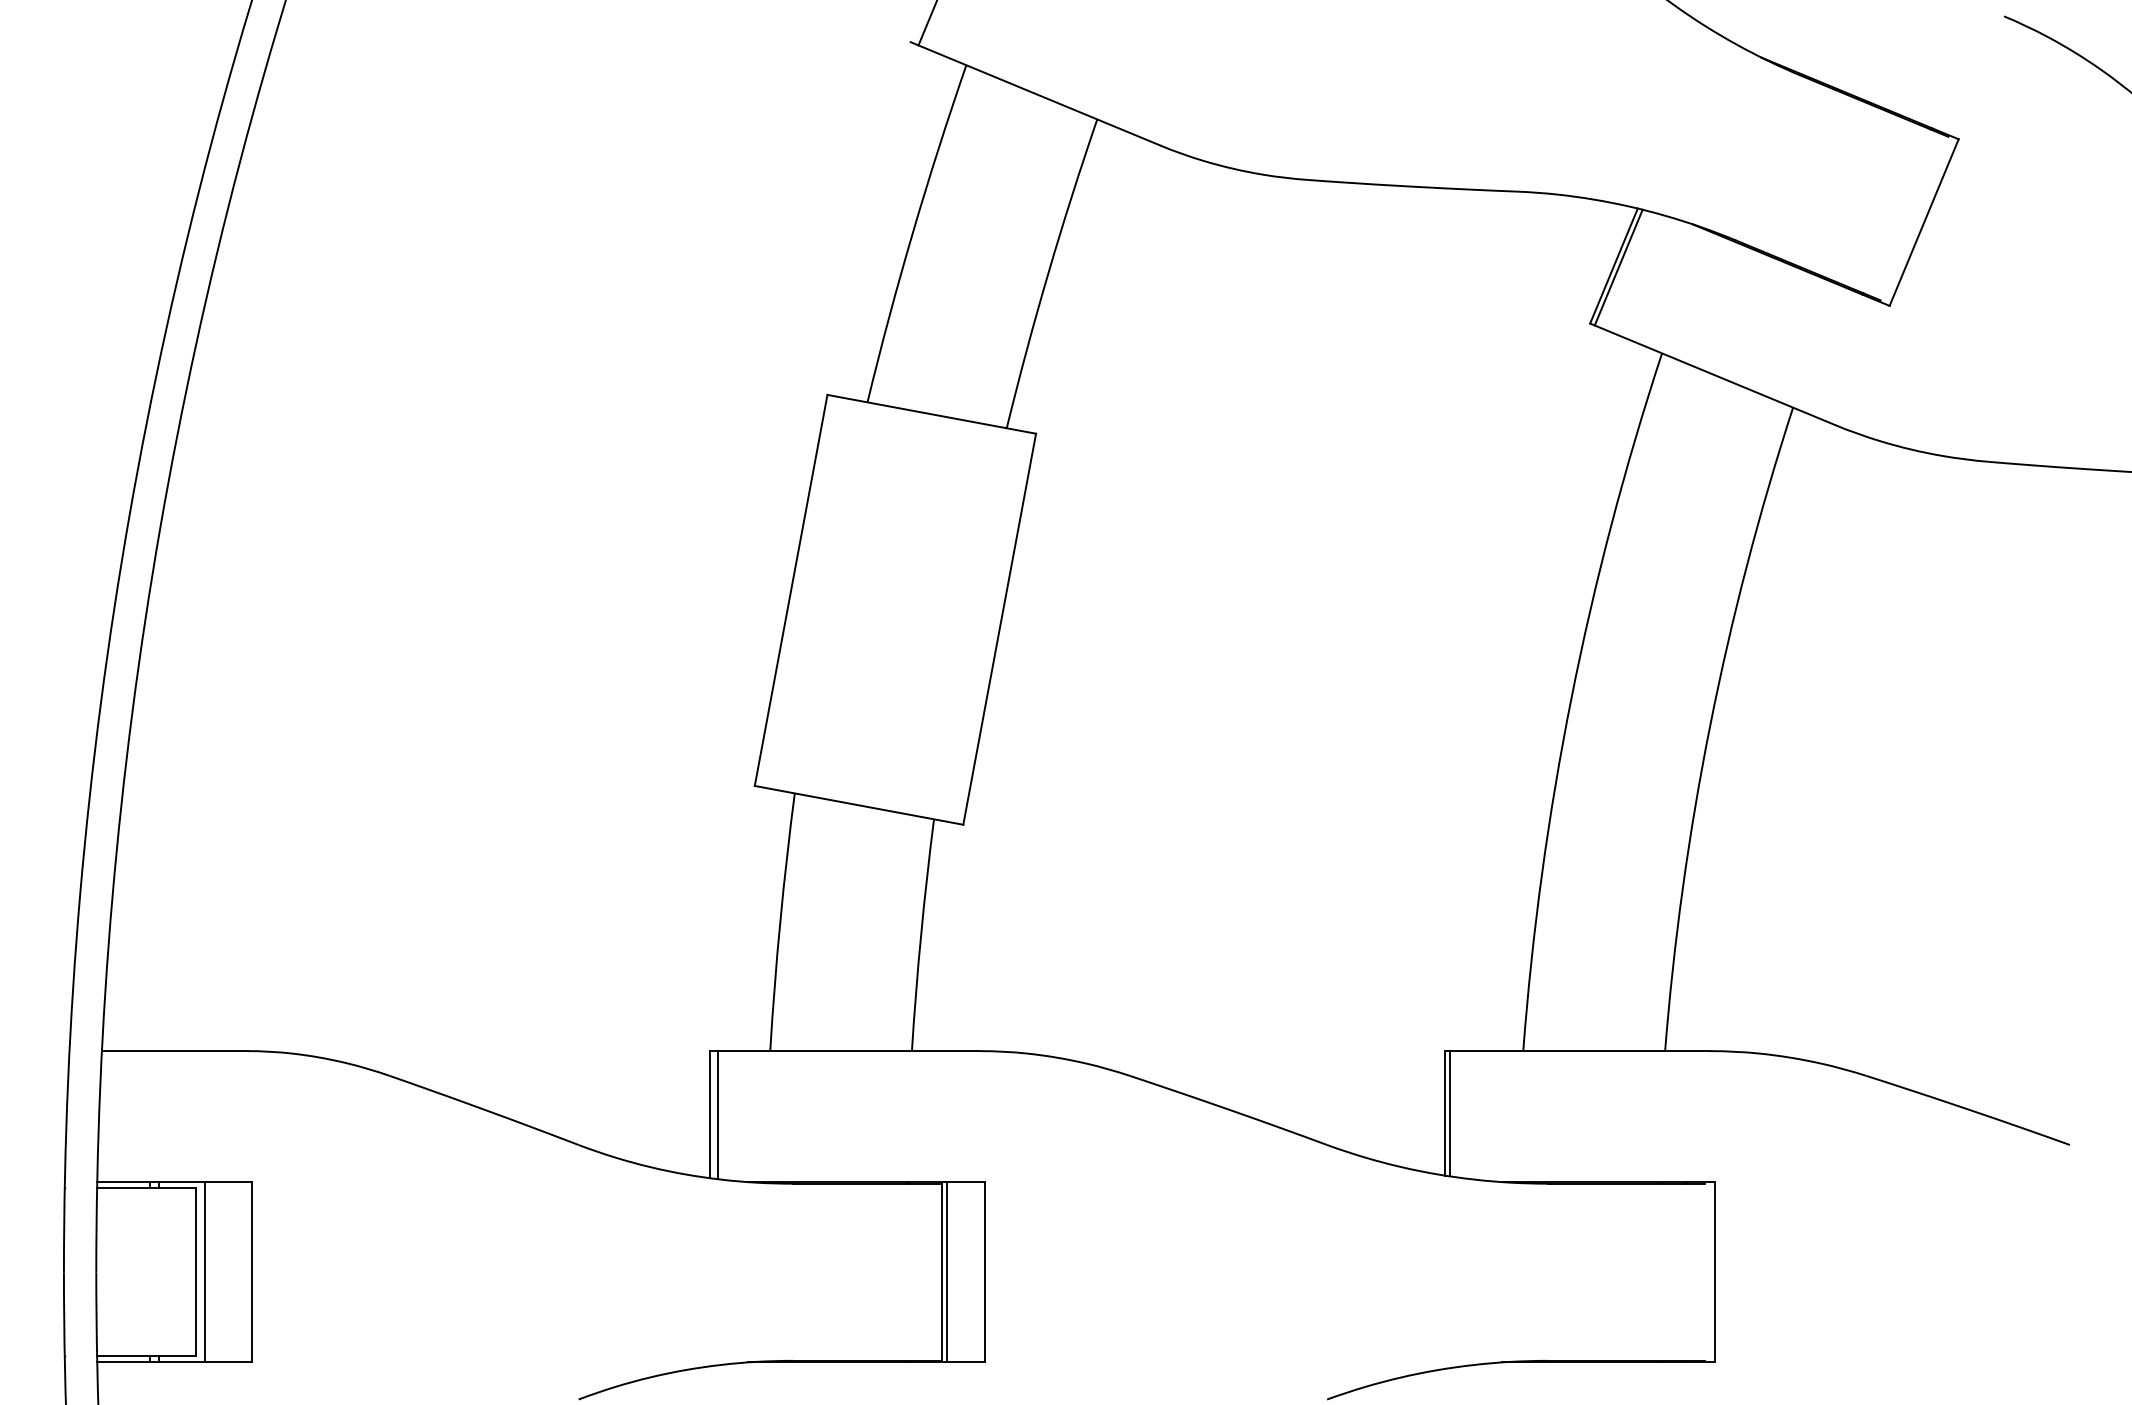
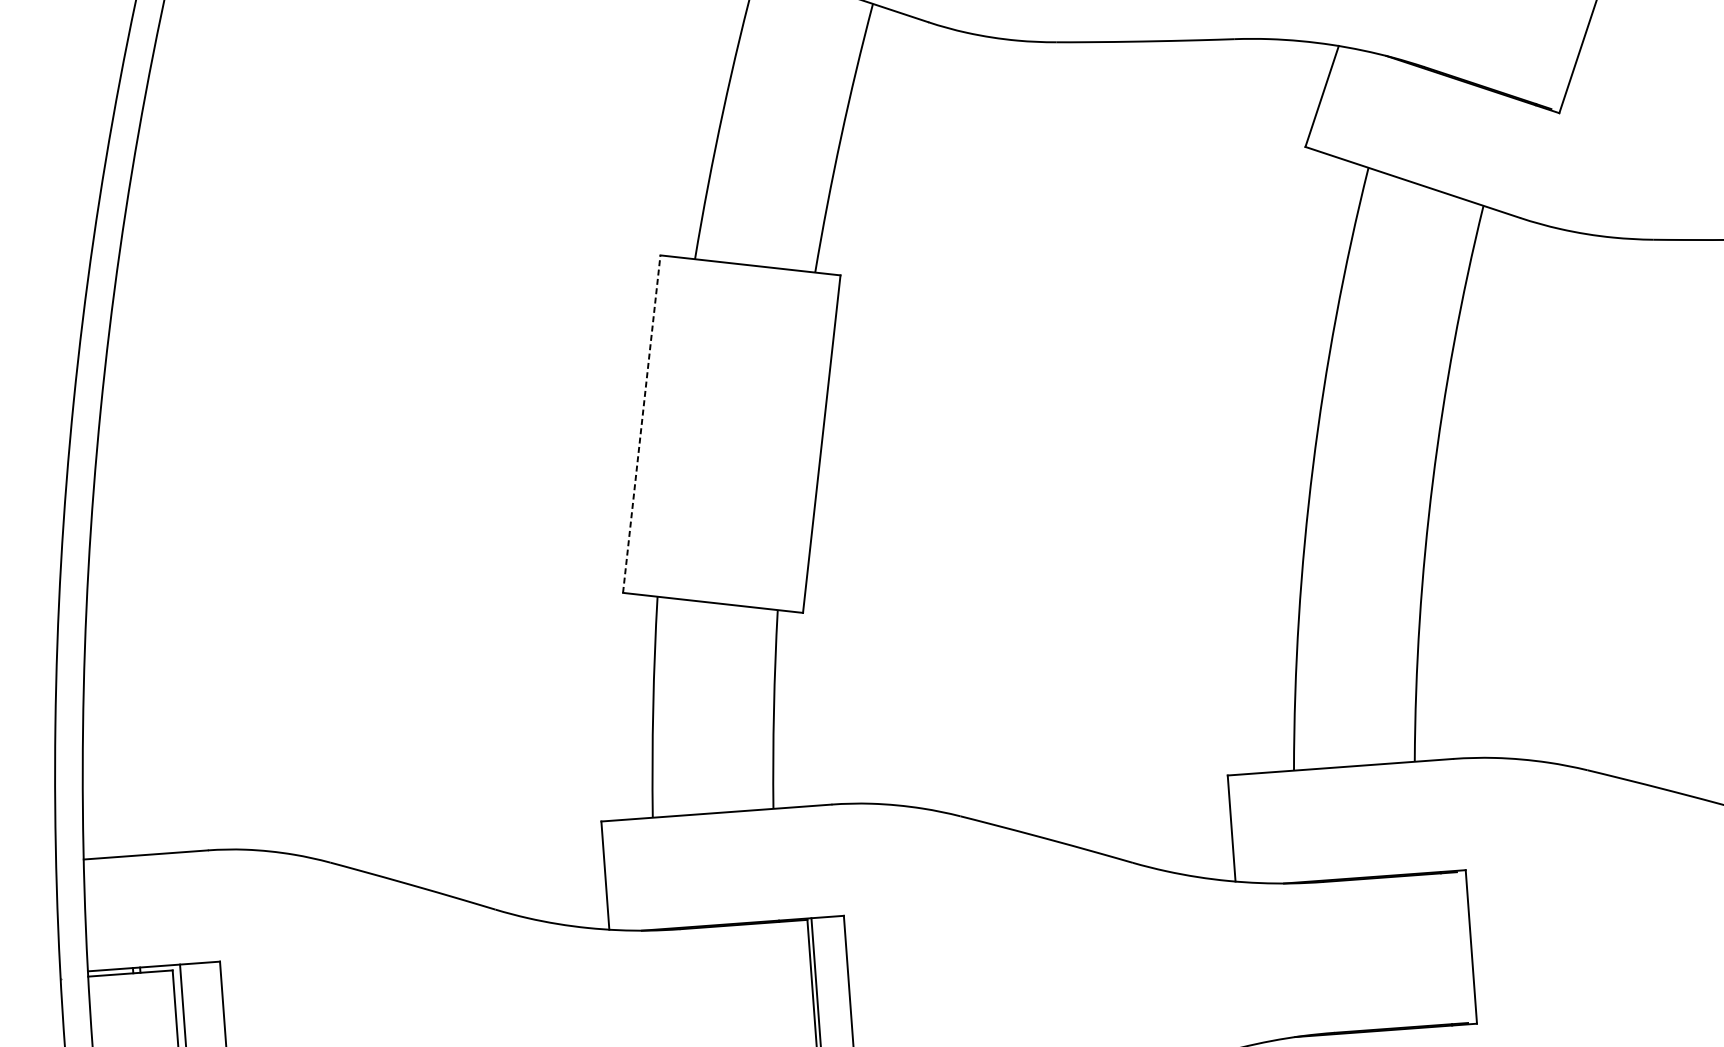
line: (1618, 267) -> (1326, 97), removed
line: (791, 590) -> (642, 424), solid -> dashed
line: (1450, 1113) -> (1235, 828), removed
line: (718, 1115) -> (612, 875), removed

